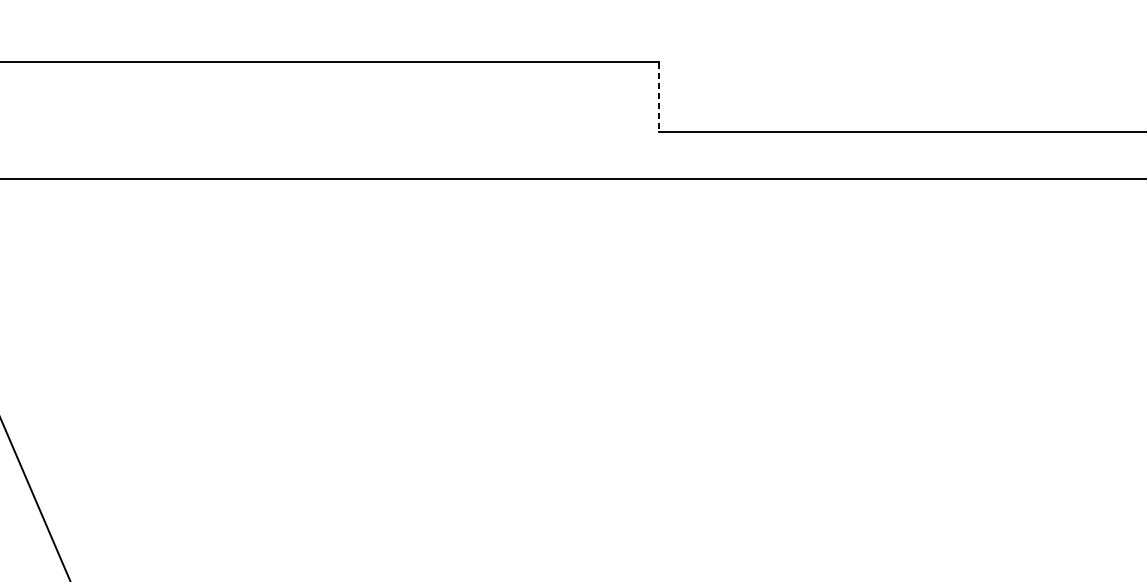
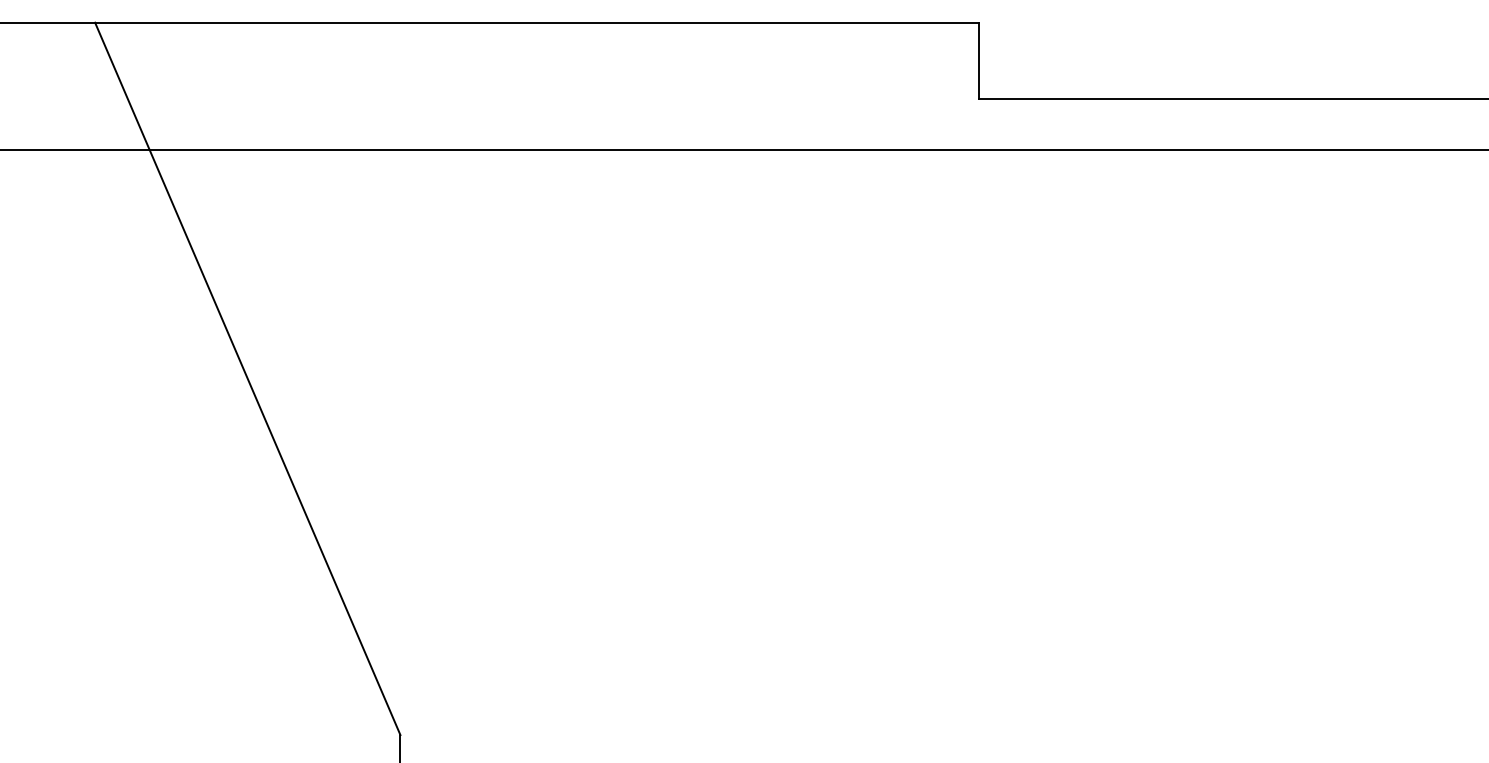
line: (659, 98) -> (979, 61), dashed -> solid

